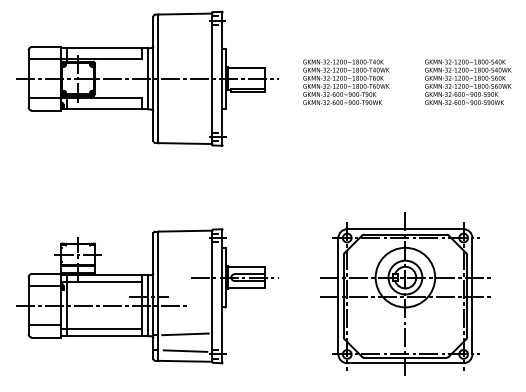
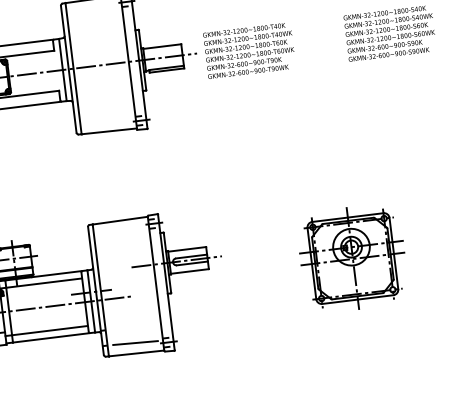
text: (346, 81) -> (249, 49), moved
part: (405, 293) -> (352, 256), size x0.6
line: (185, 334) -> (133, 326), removed

